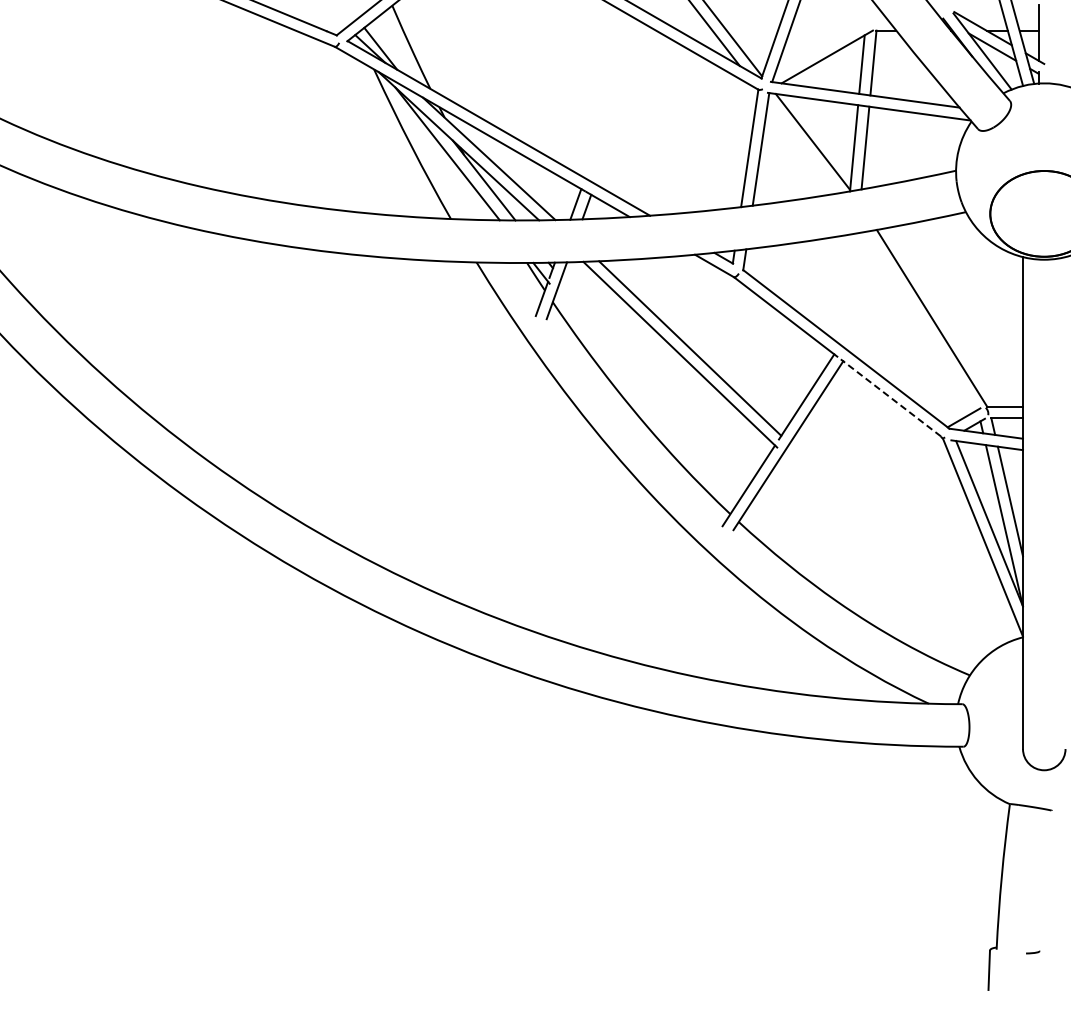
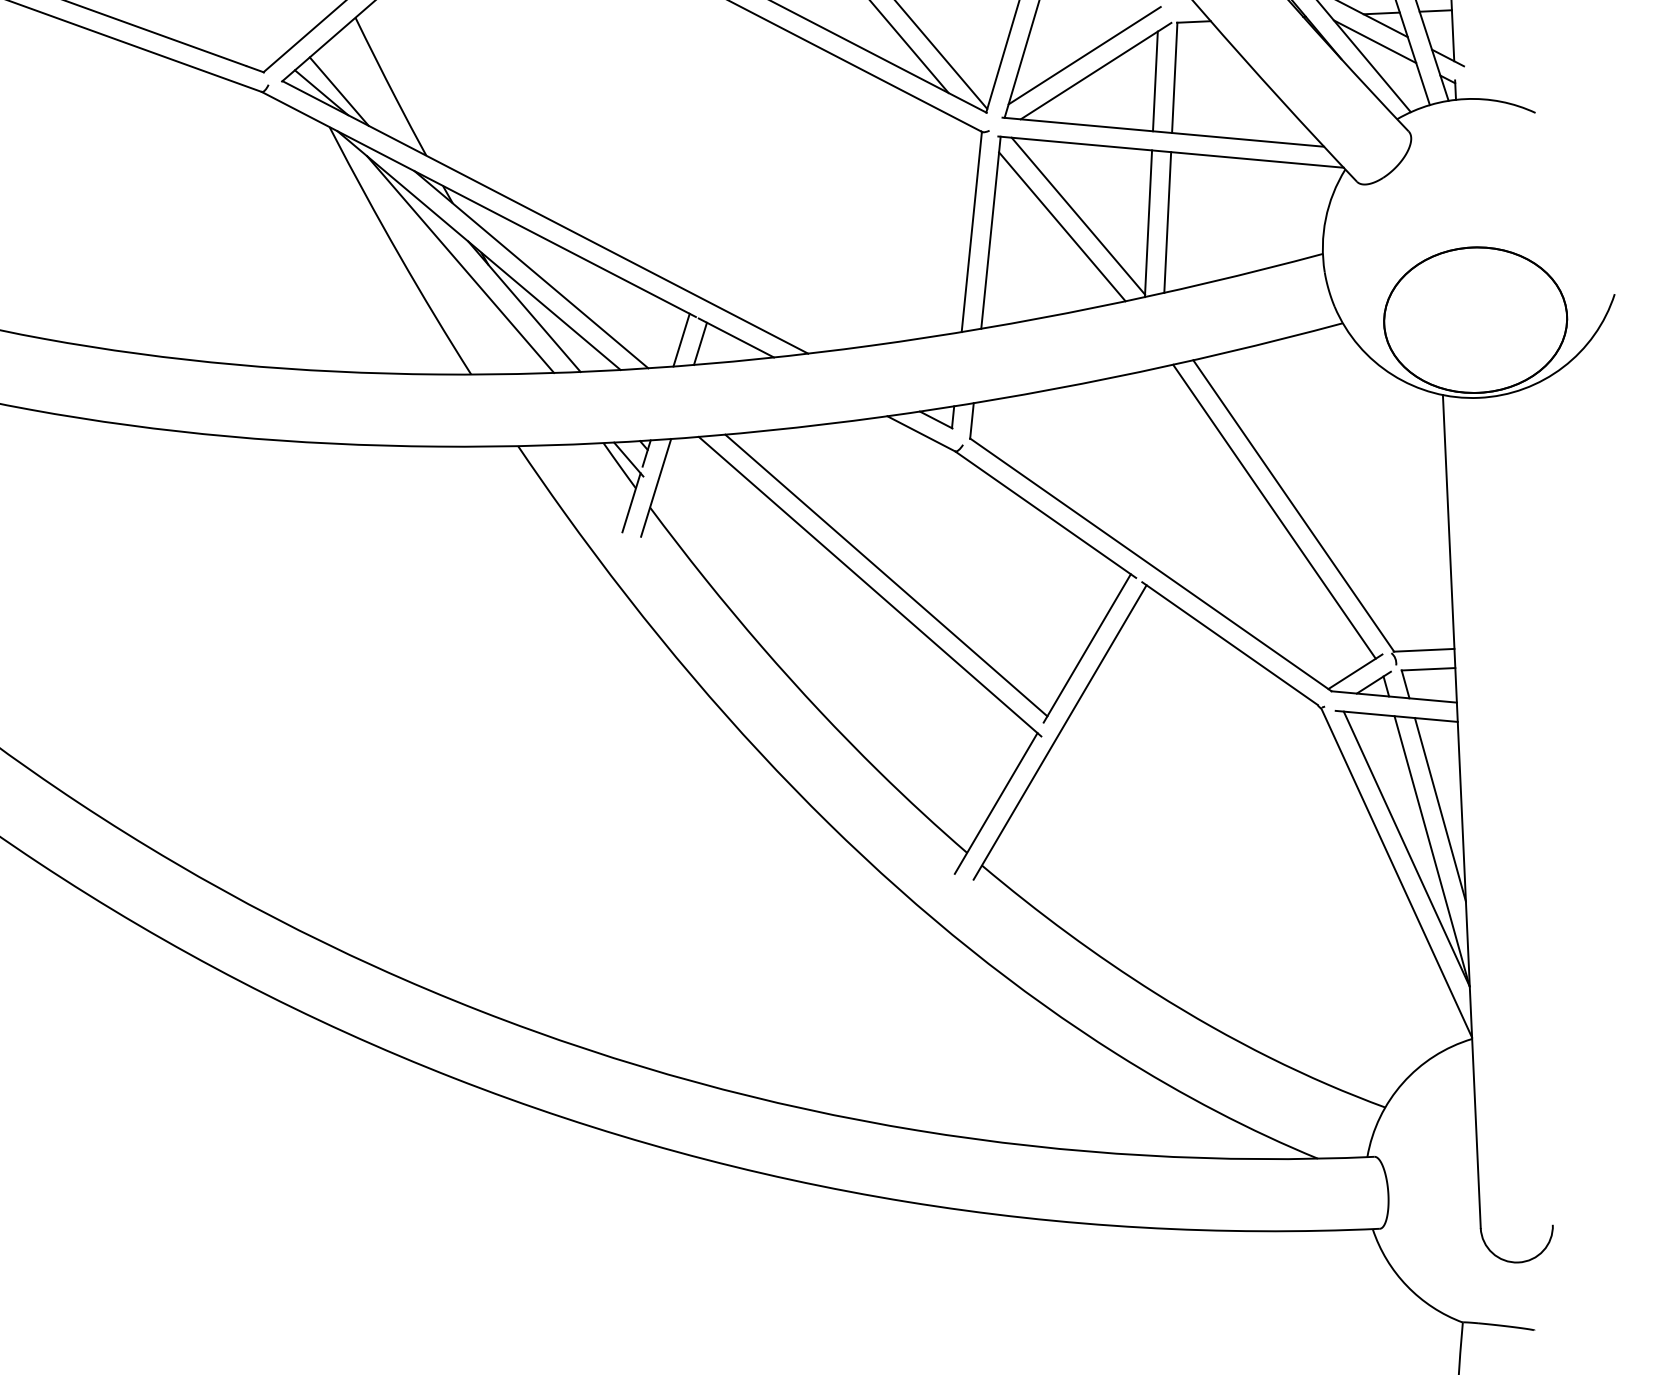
line: (820, 47) -> (1083, 55), added
line: (802, 147) -> (1061, 226), added
line: (920, 321) -> (1274, 511), added
line: (890, 397) -> (1229, 642), dashed -> solid

